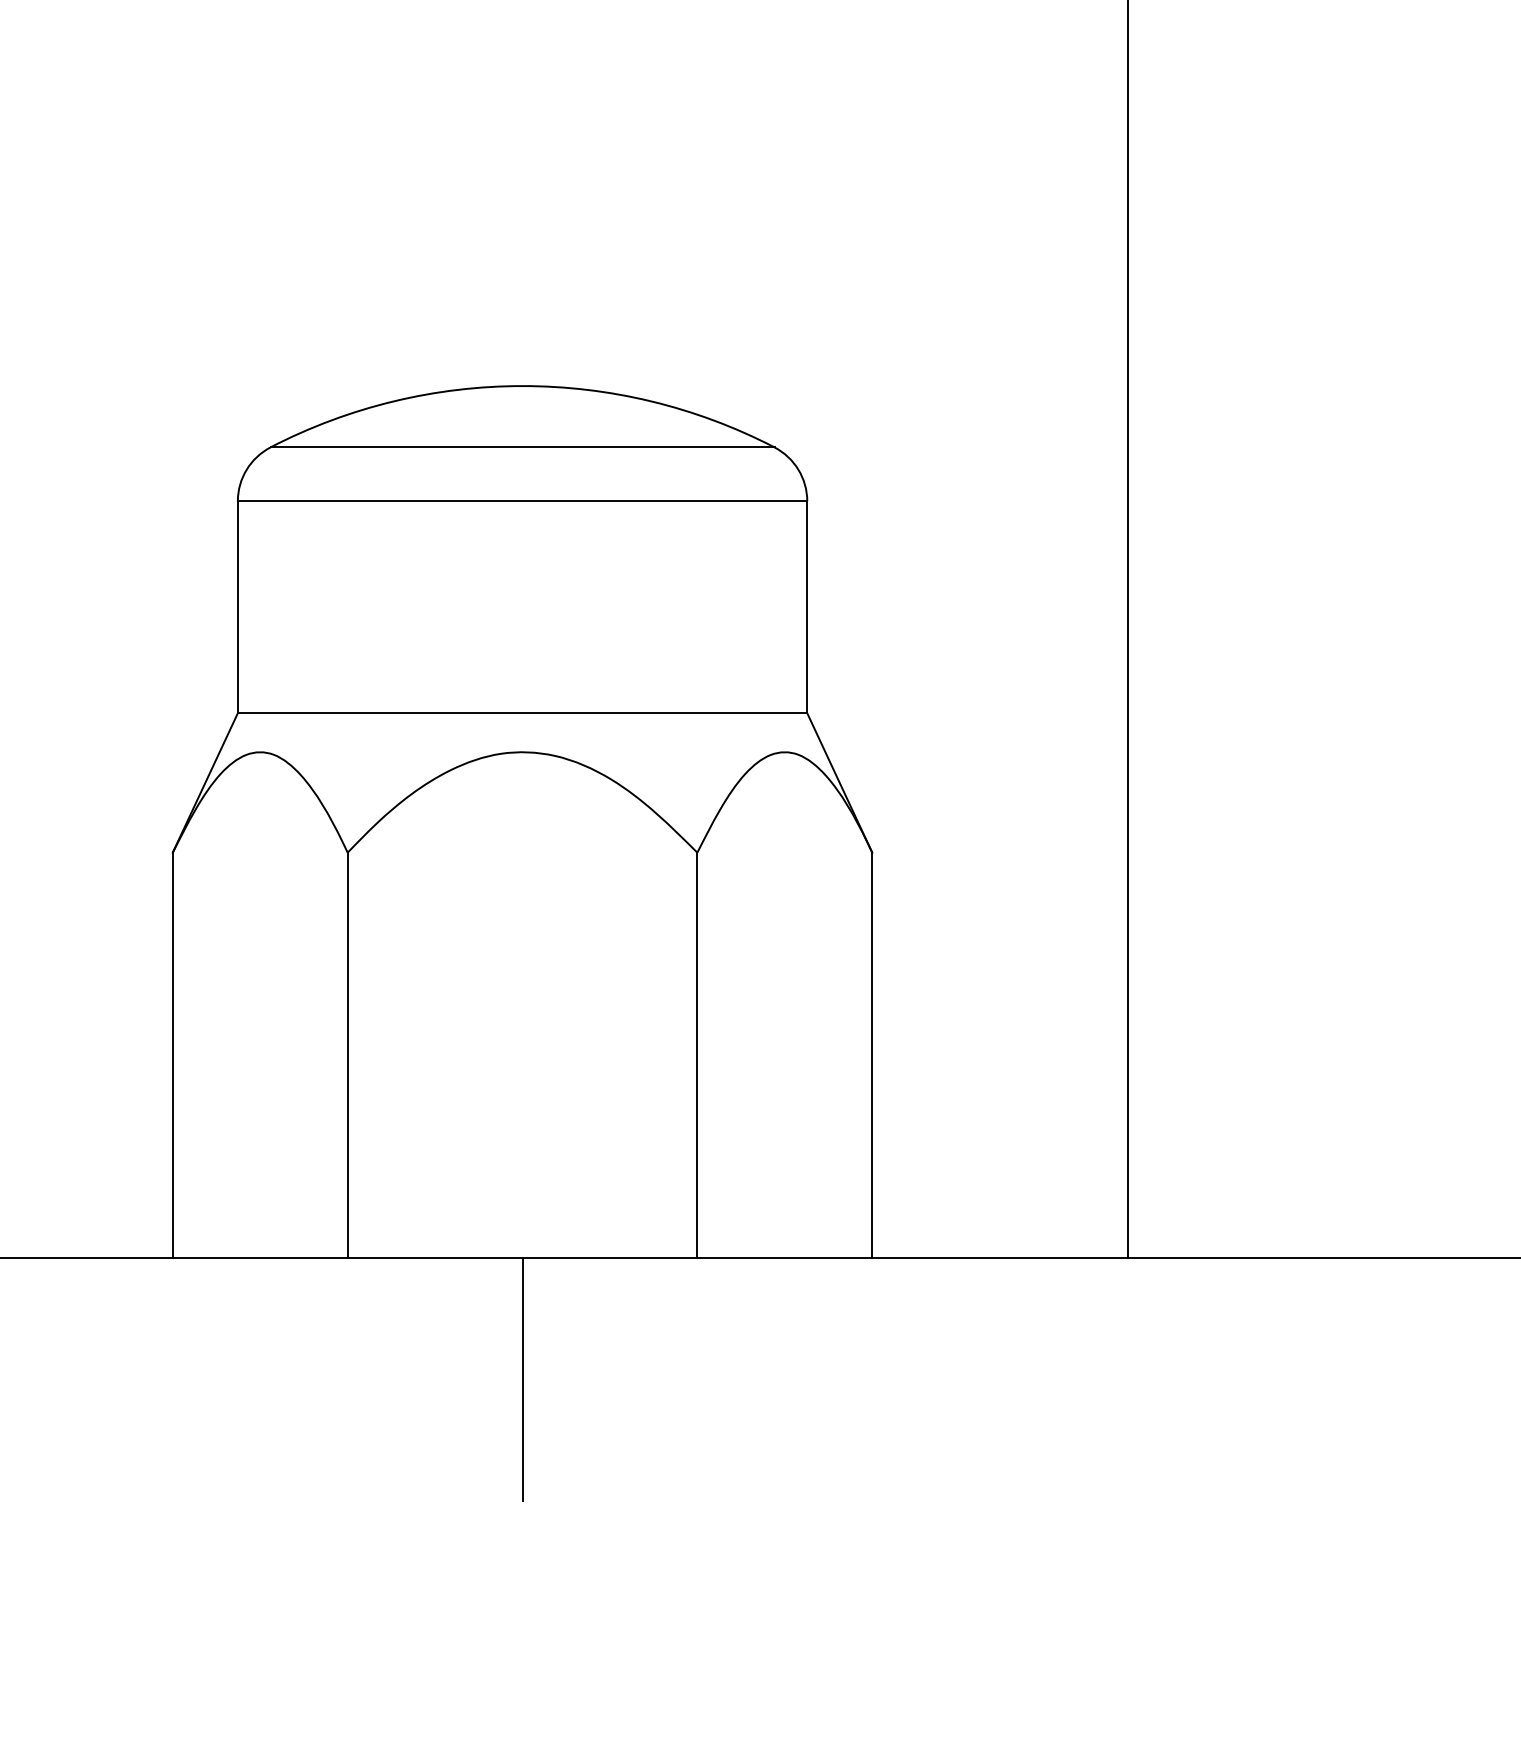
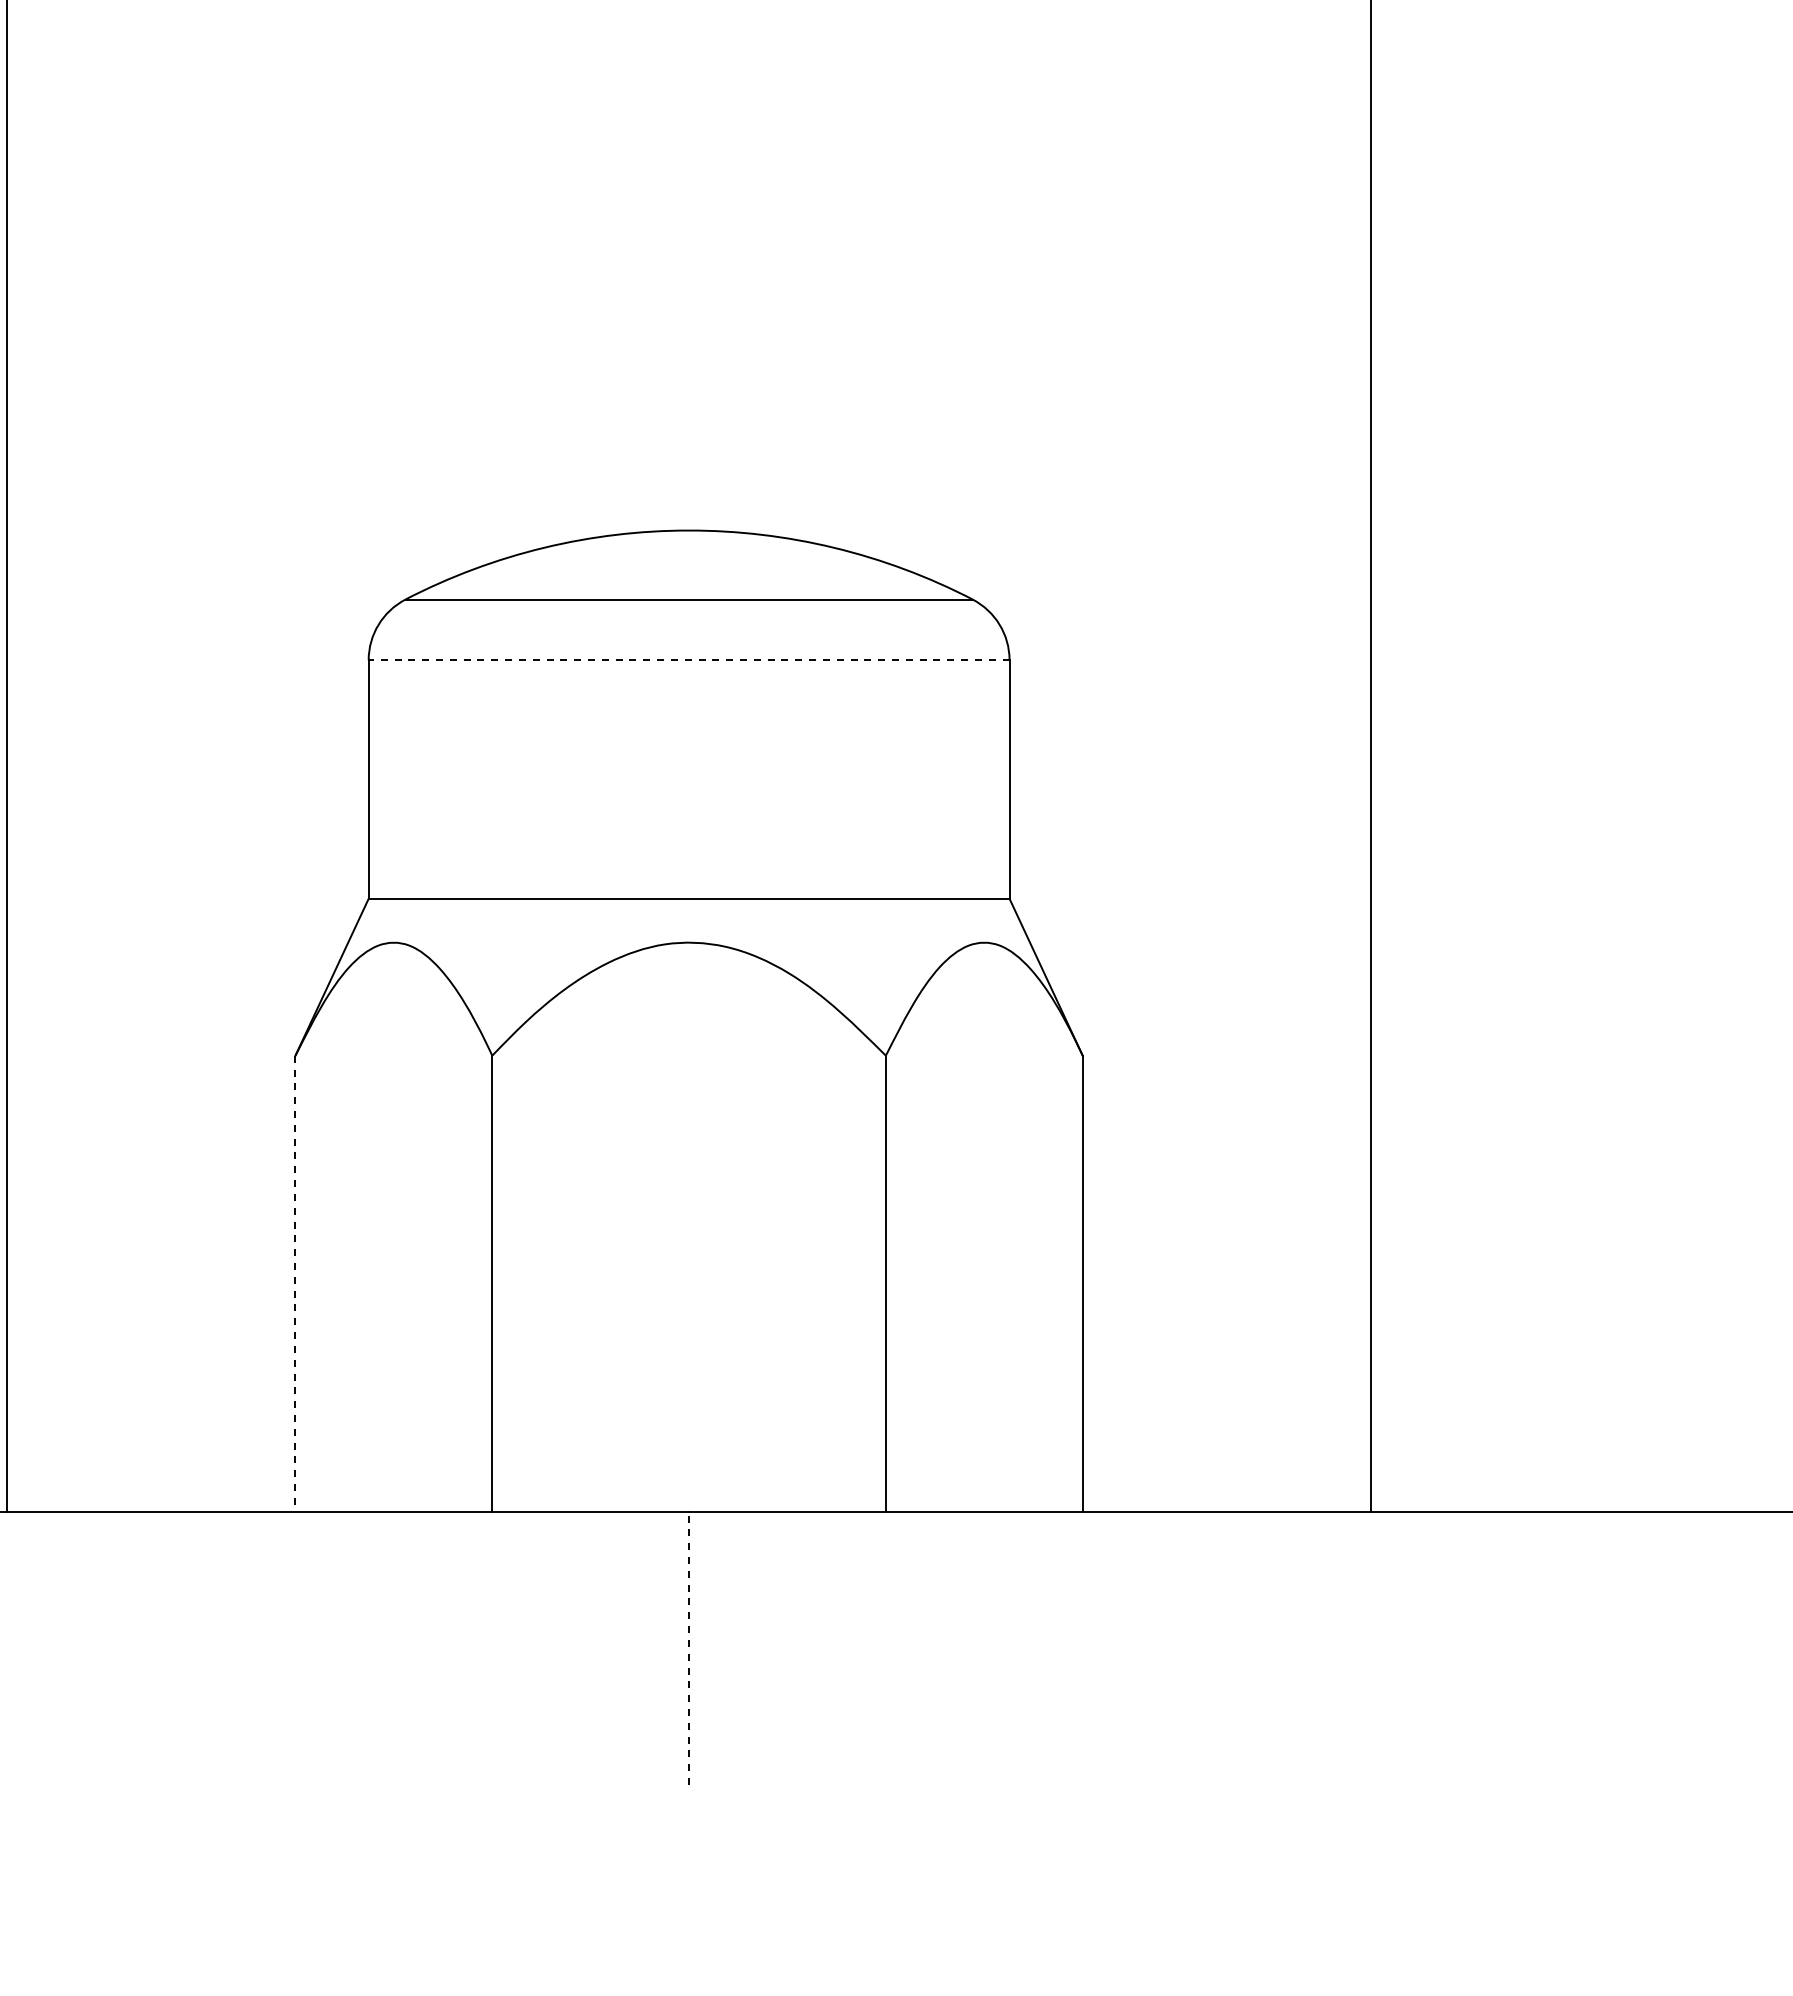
line: (522, 501) -> (688, 660), solid -> dashed
line: (172, 1055) -> (295, 1284), solid -> dashed
line: (522, 1379) -> (689, 1648), solid -> dashed

